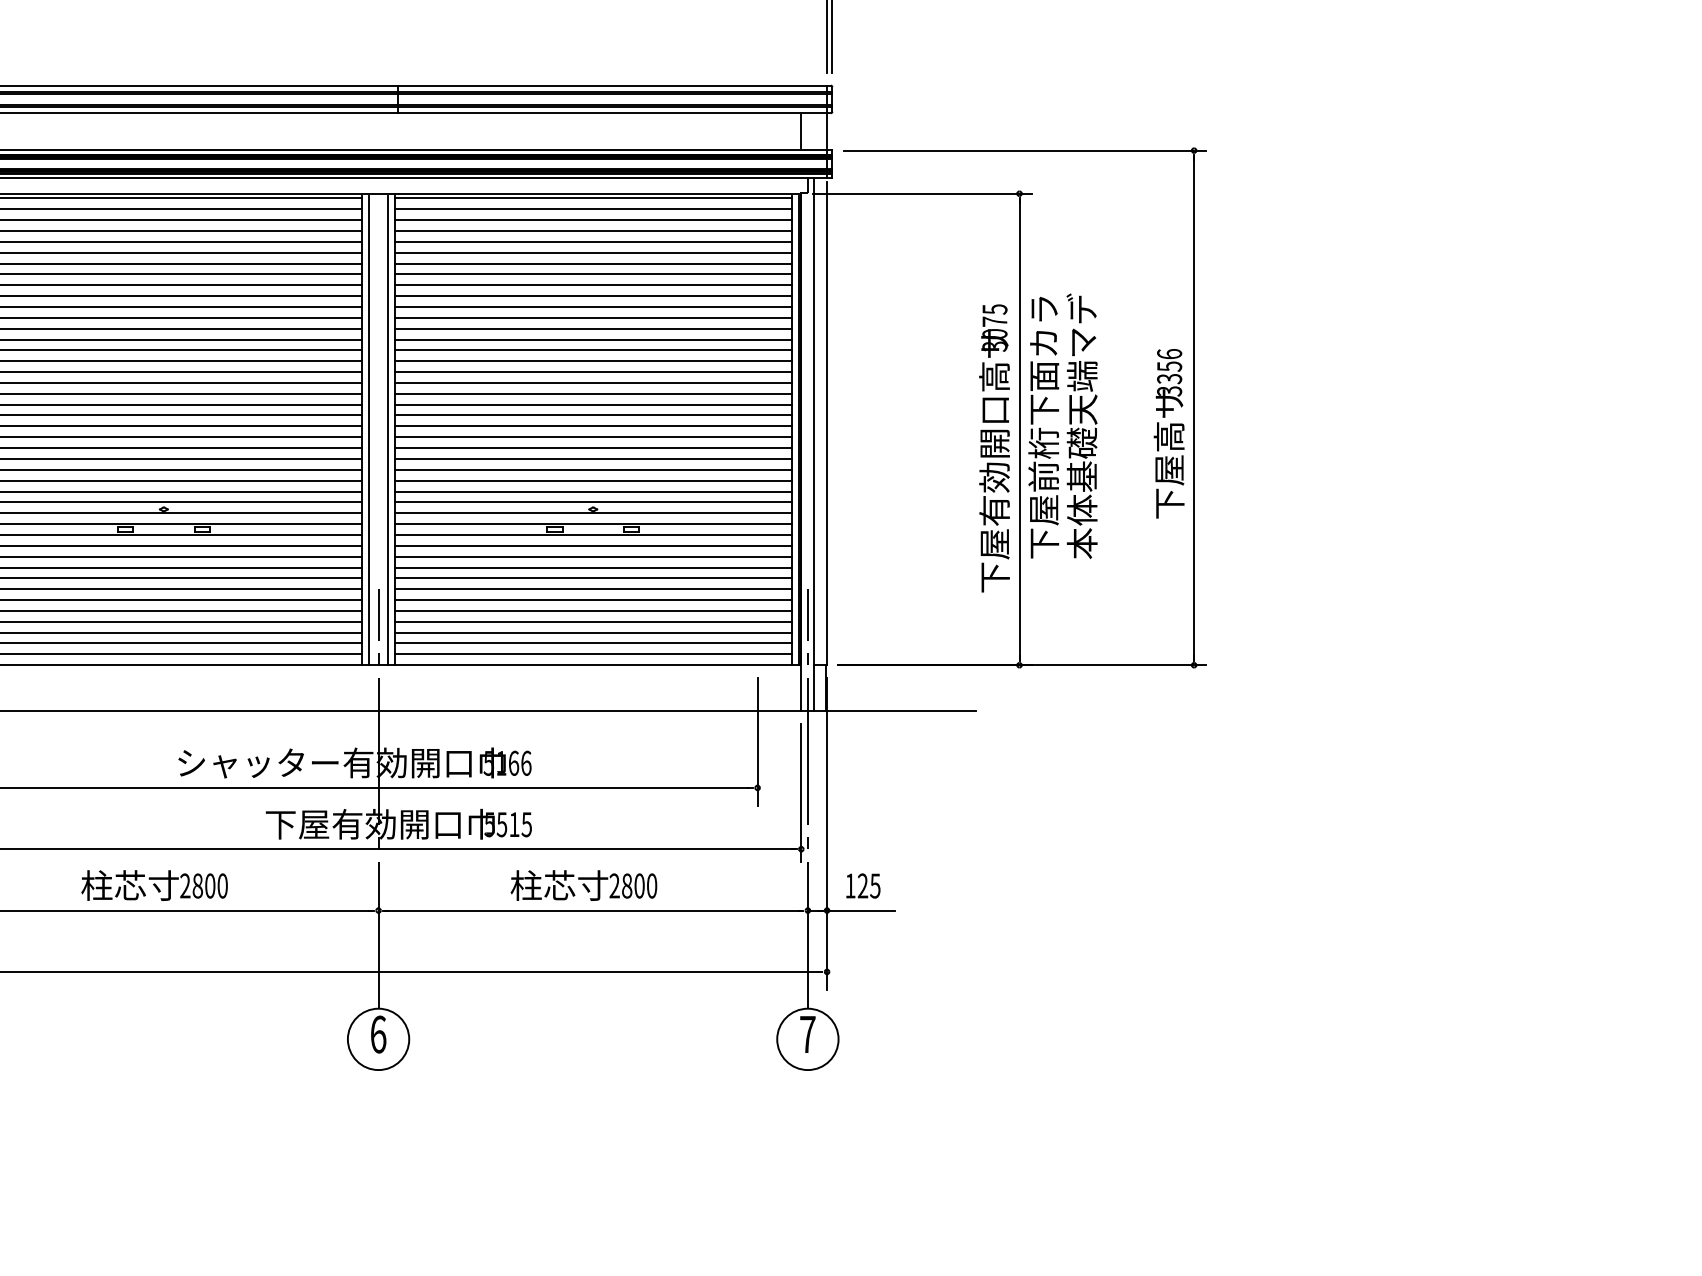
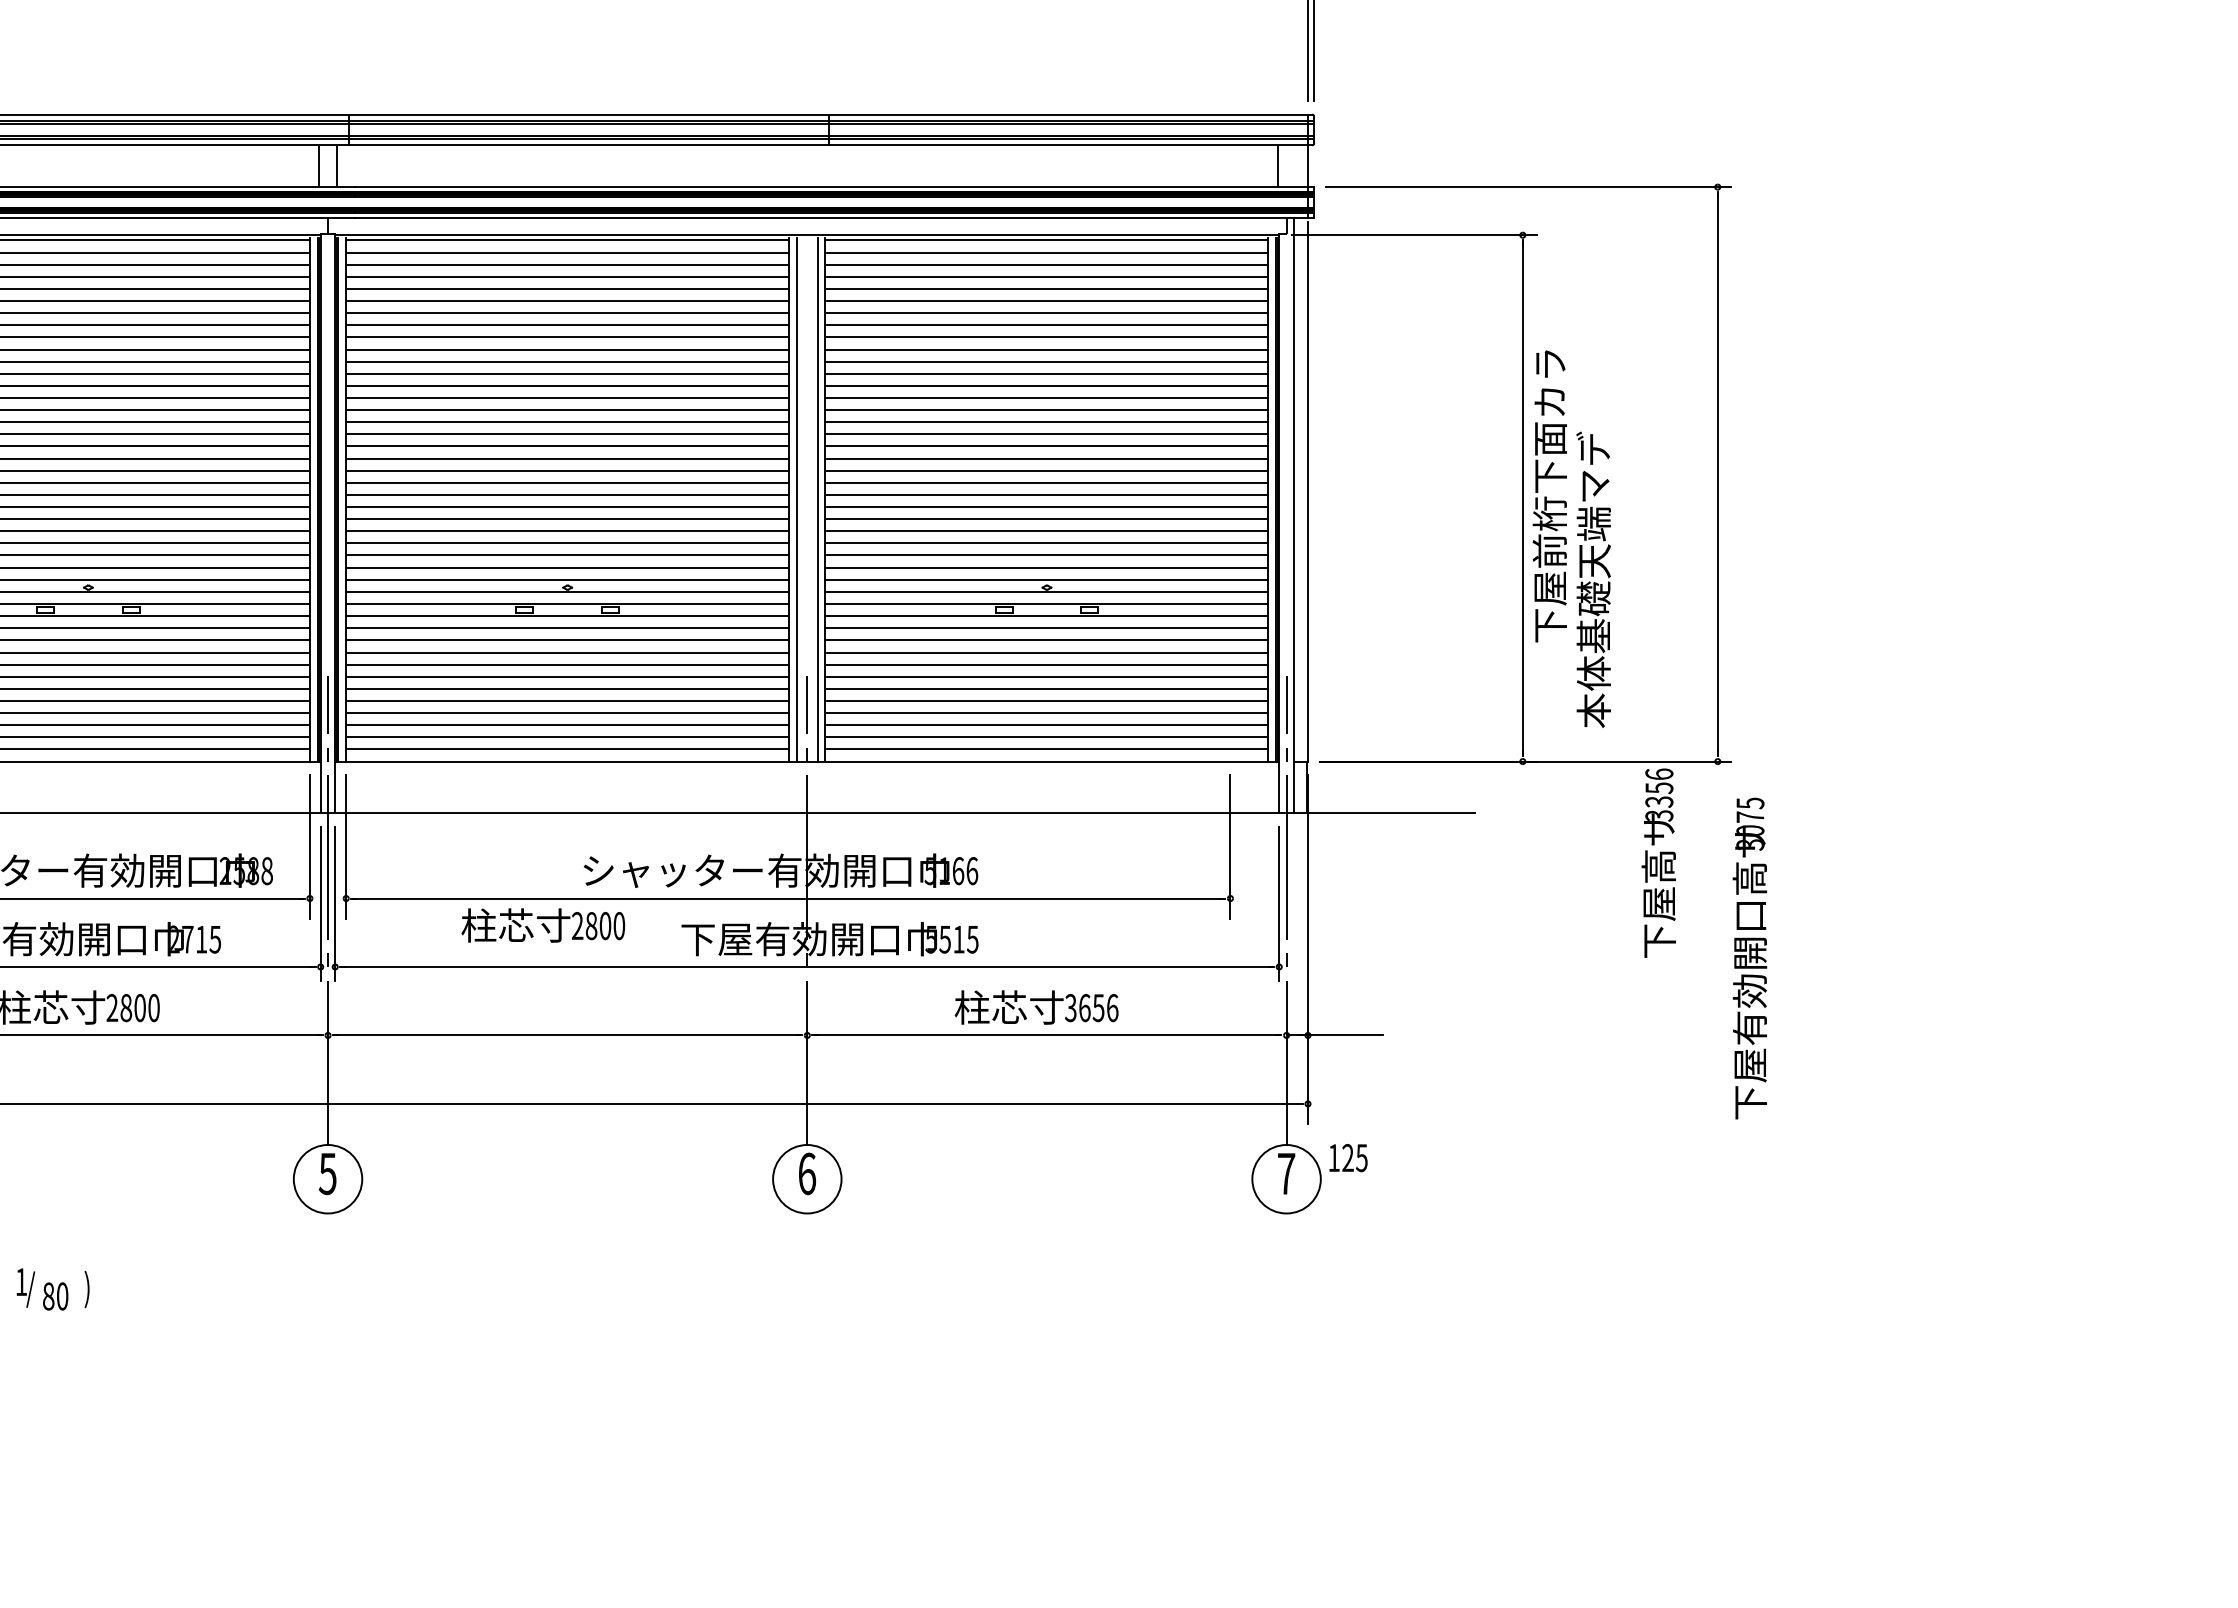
text: (1081, 425) -> (1593, 579), moved
text: (1168, 433) -> (1658, 862), moved
text: (994, 448) -> (1749, 958), moved
text: (154, 885) -> (543, 925), moved
text: (633, 886) -> (1091, 1008), 2800 -> 3656
text: (863, 886) -> (1348, 1158), moved

